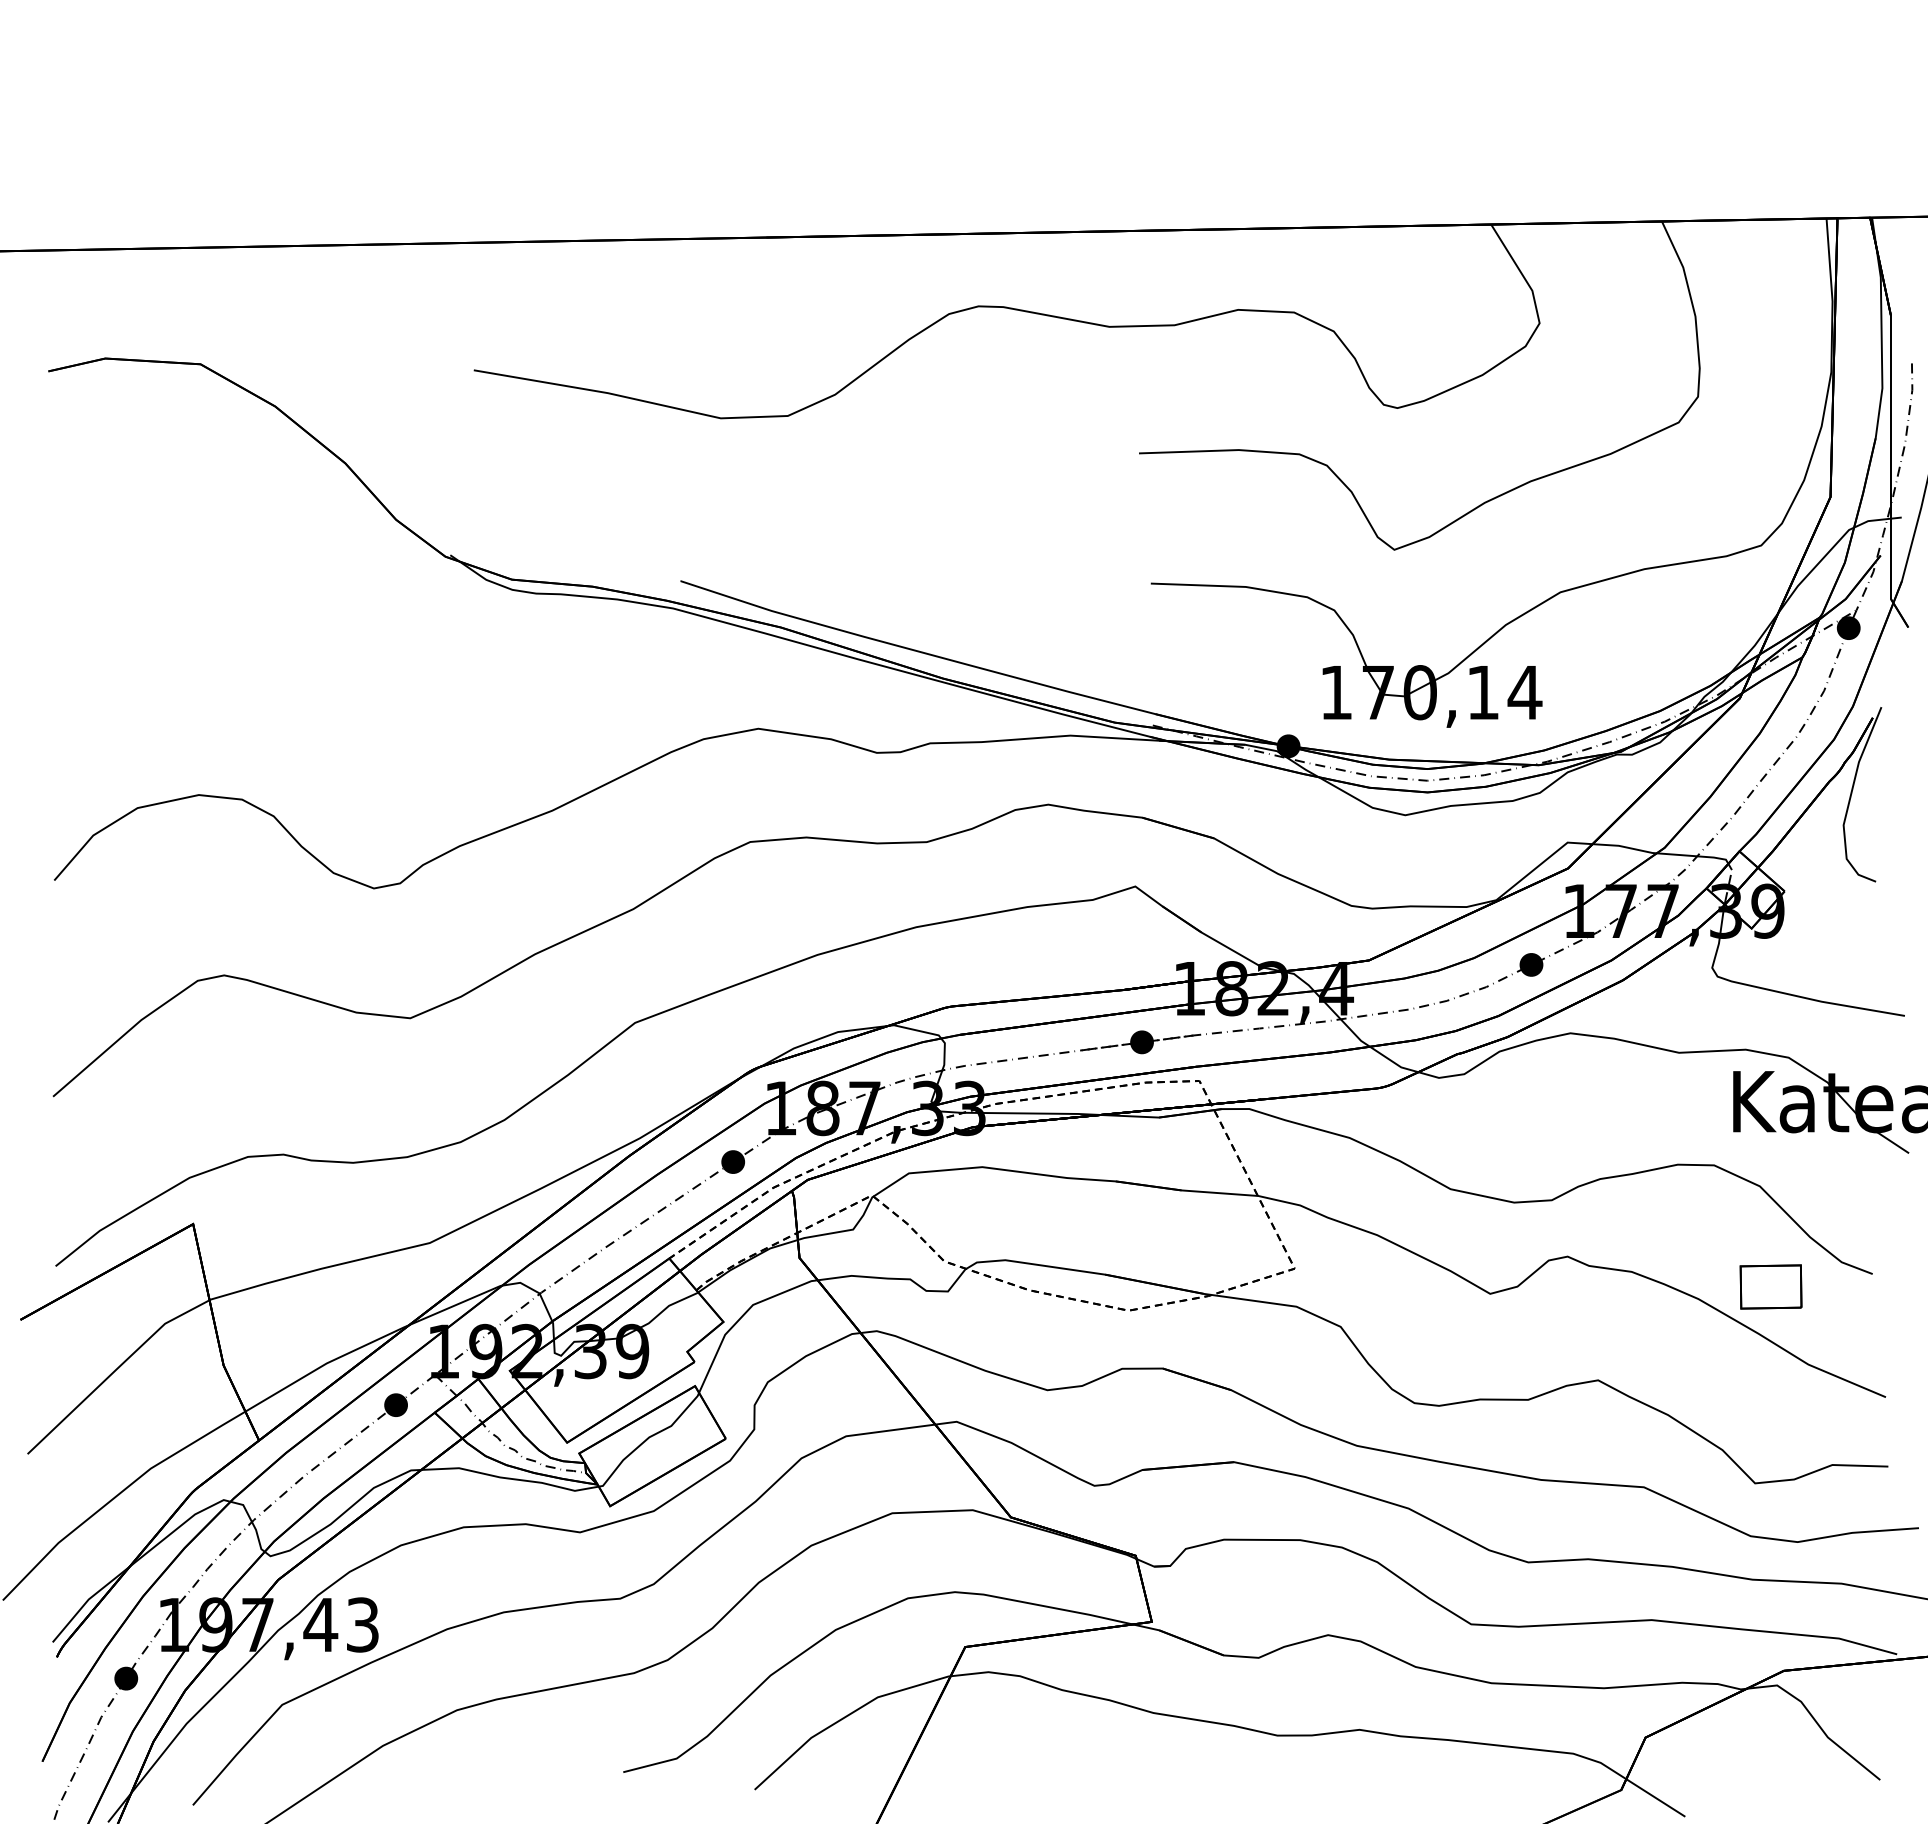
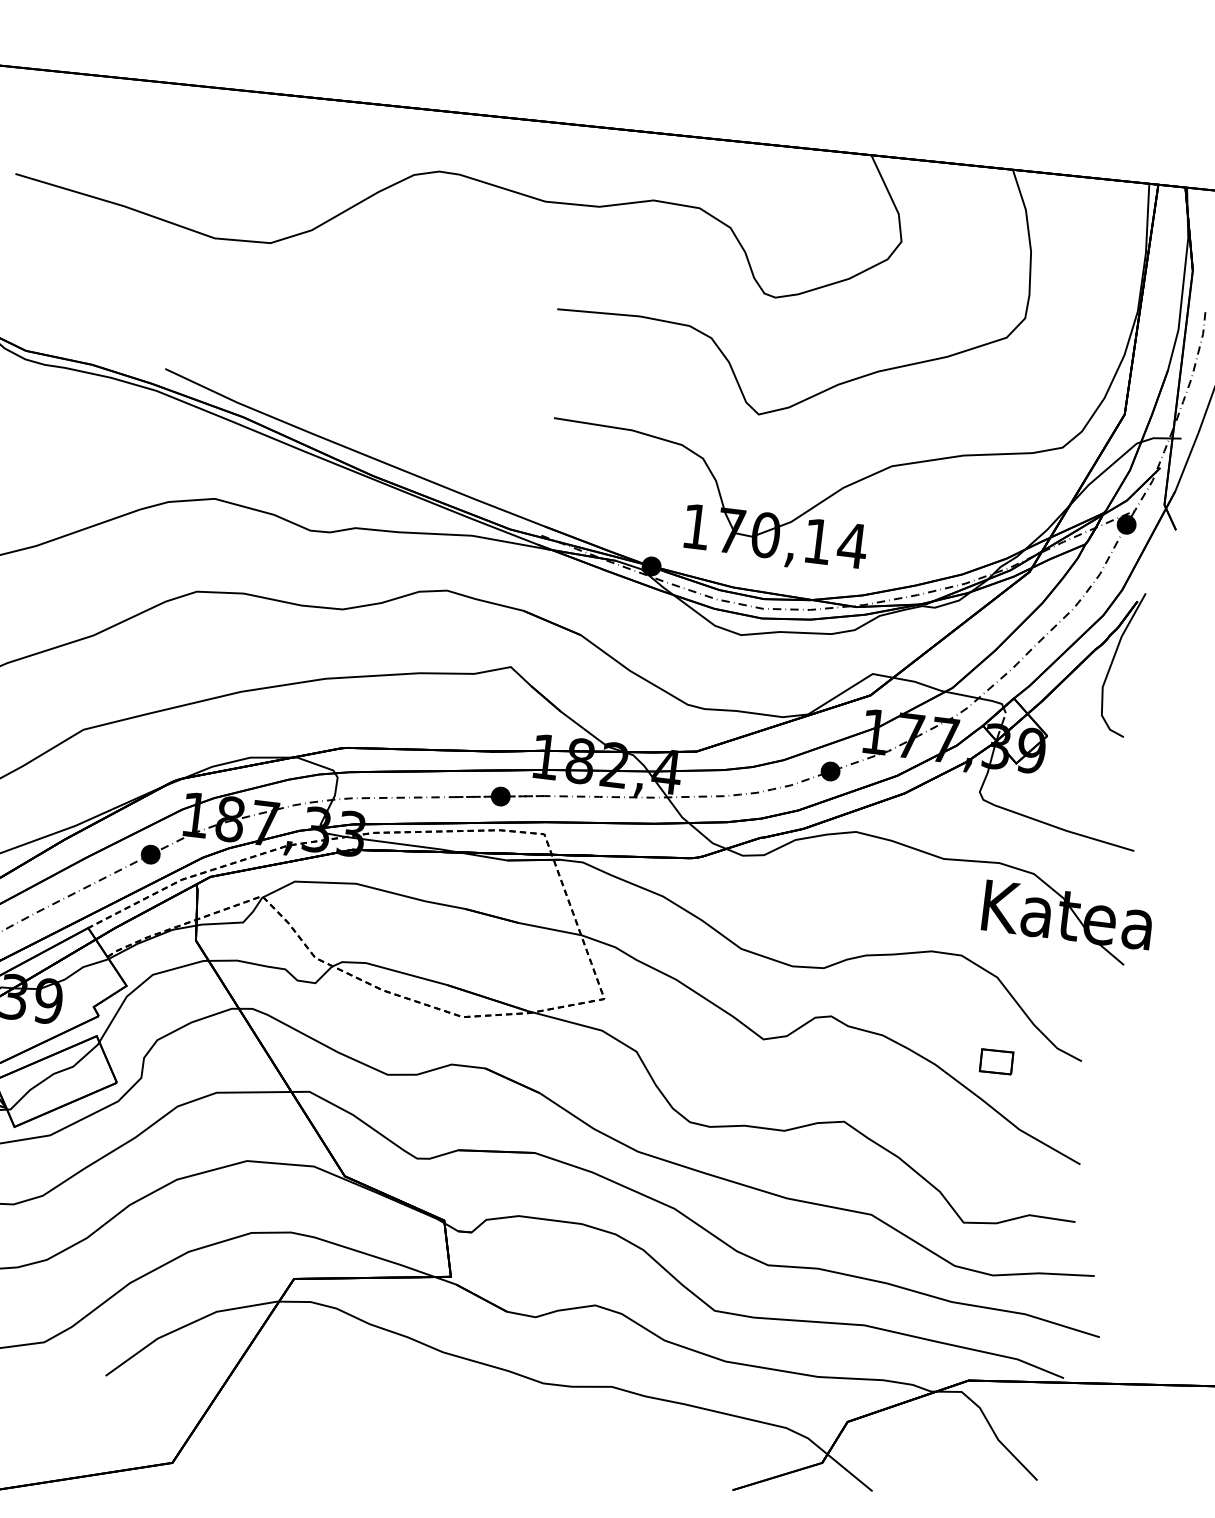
part: (1771, 1286) -> (996, 1061), size x0.62

